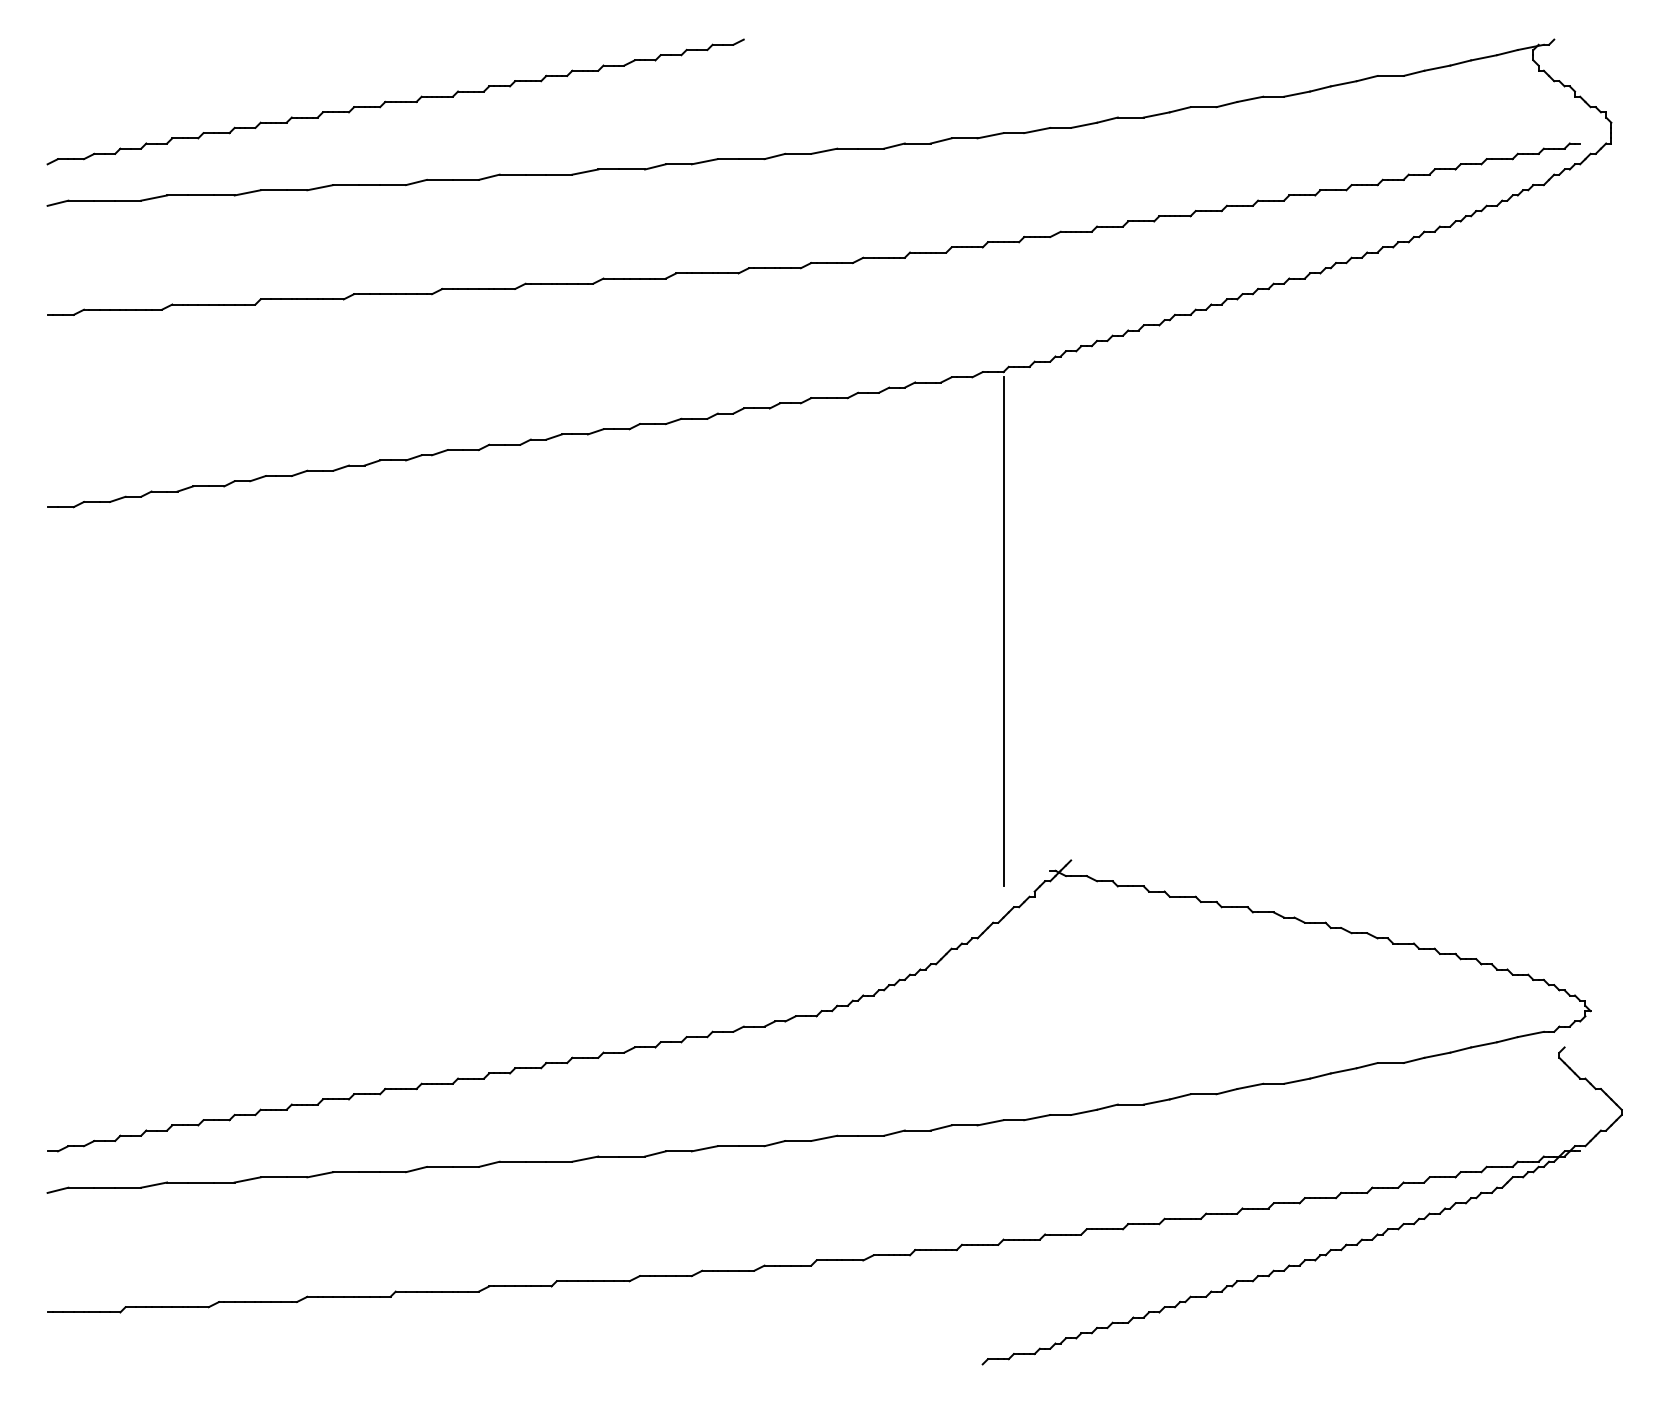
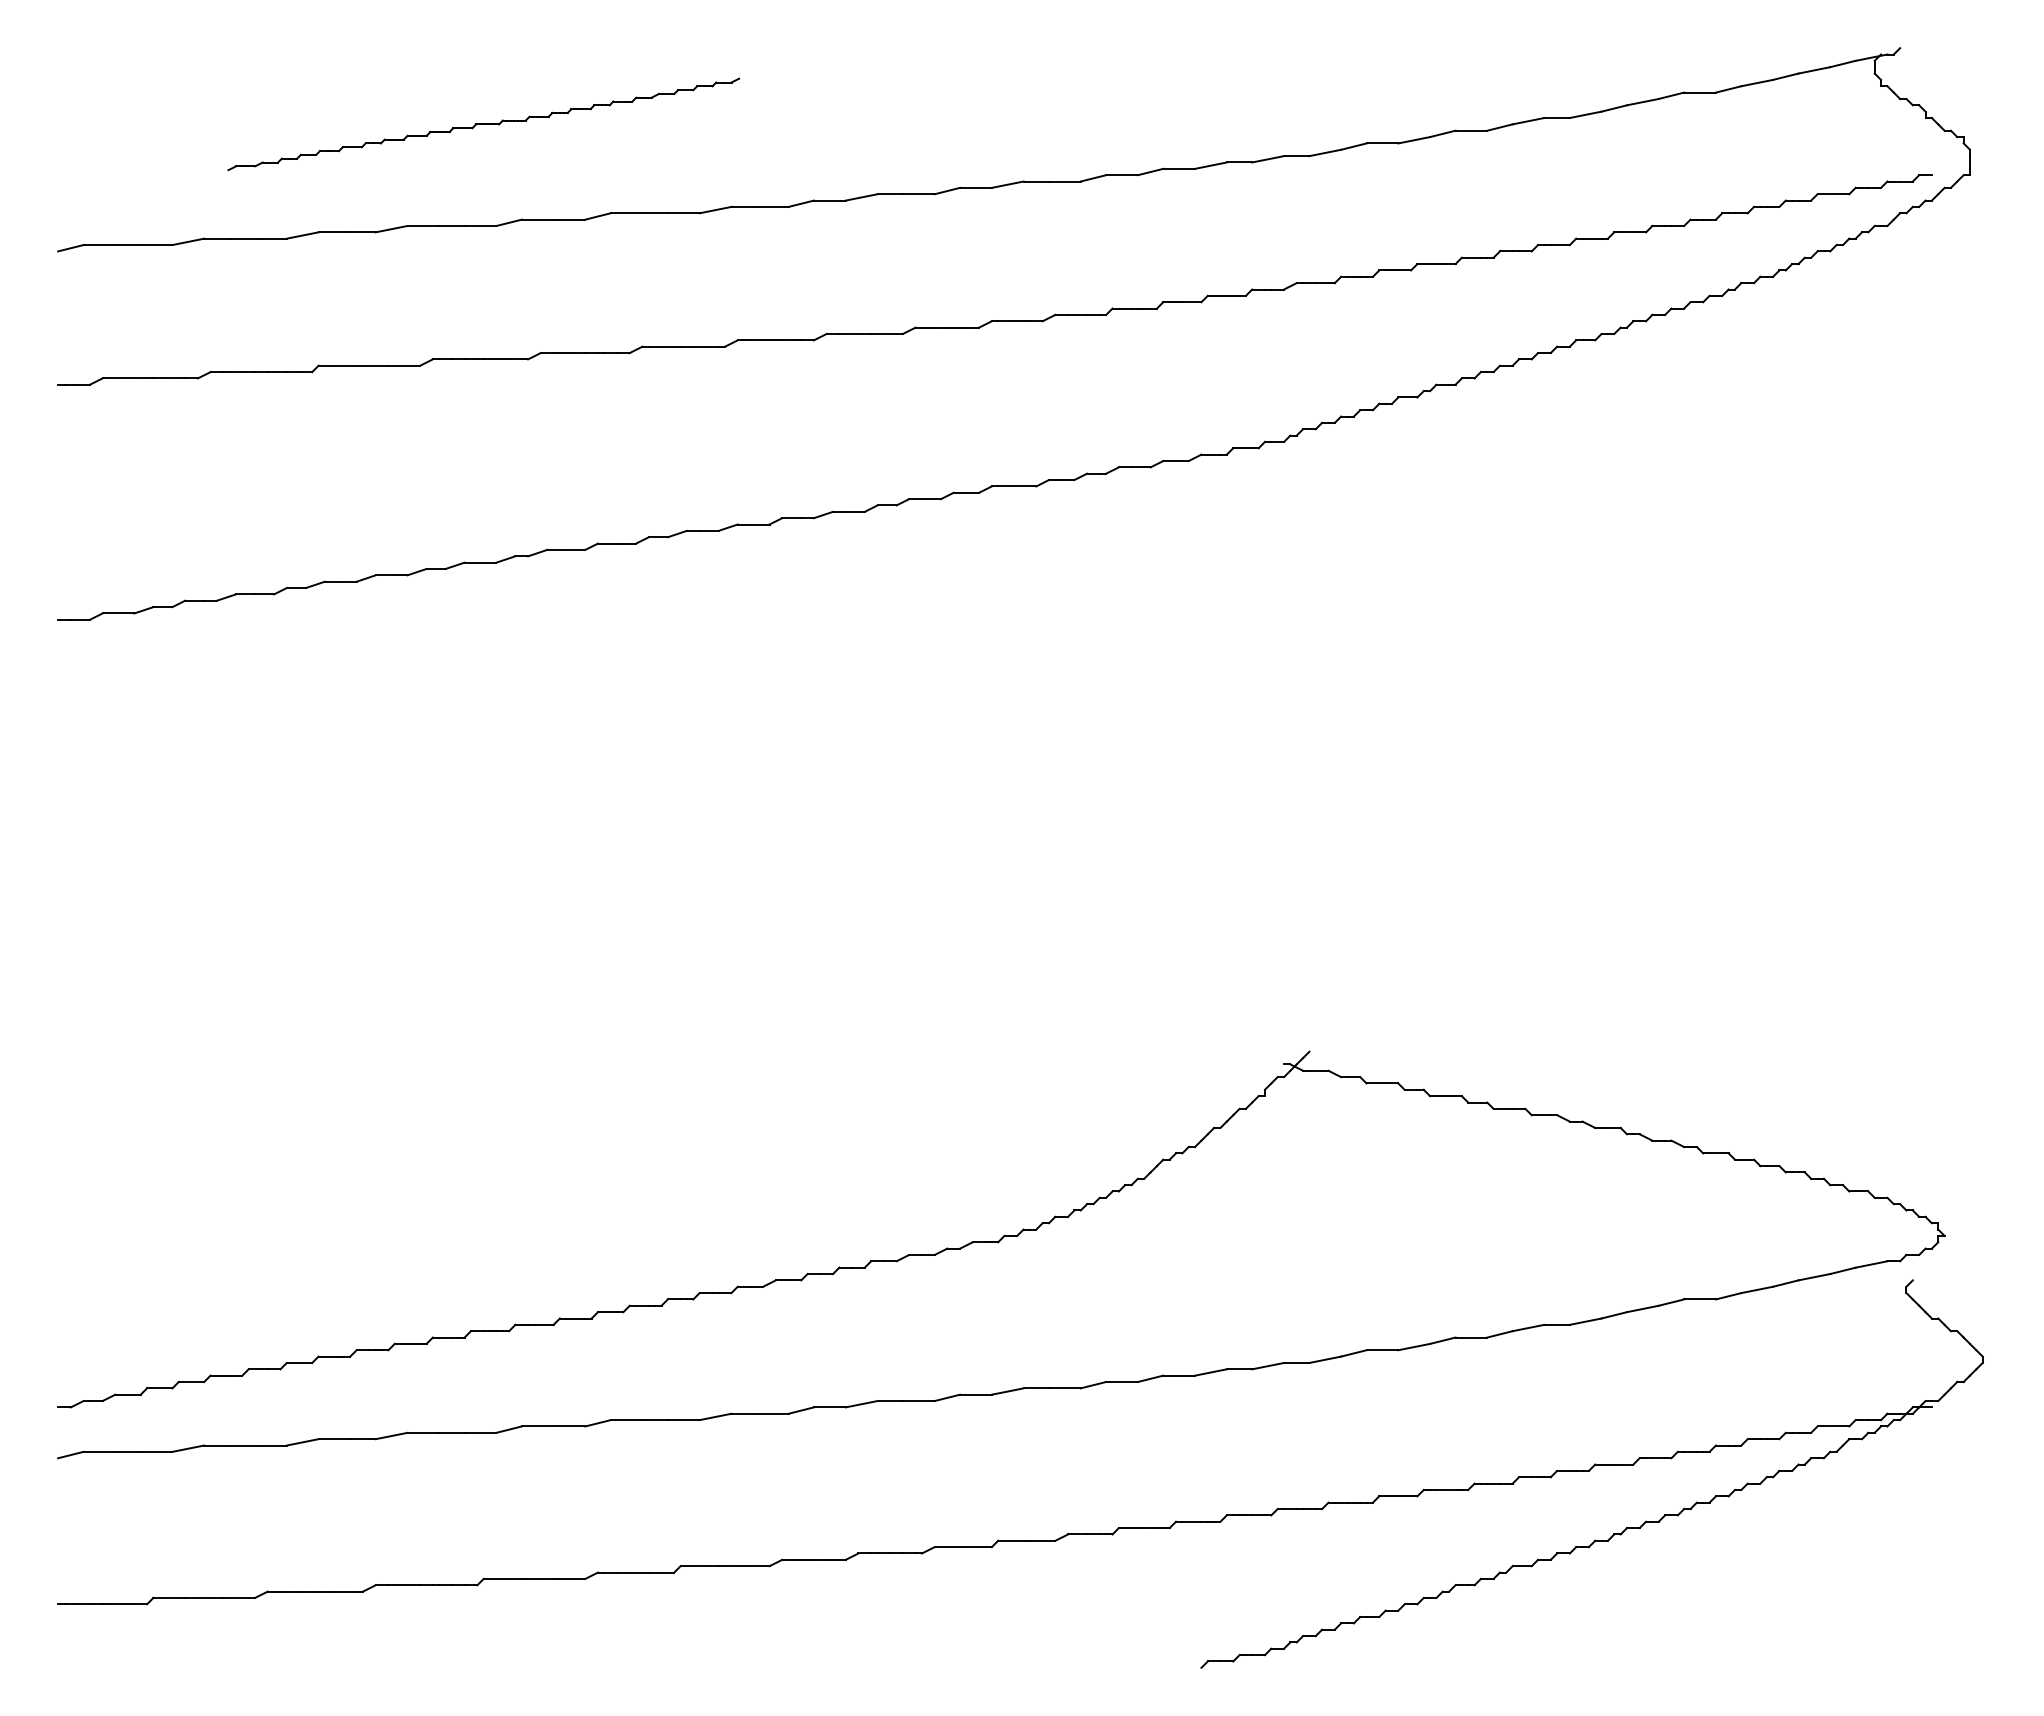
part: (395, 102) -> (483, 124), size x0.6
line: (1003, 632) -> (1226, 772), removed

